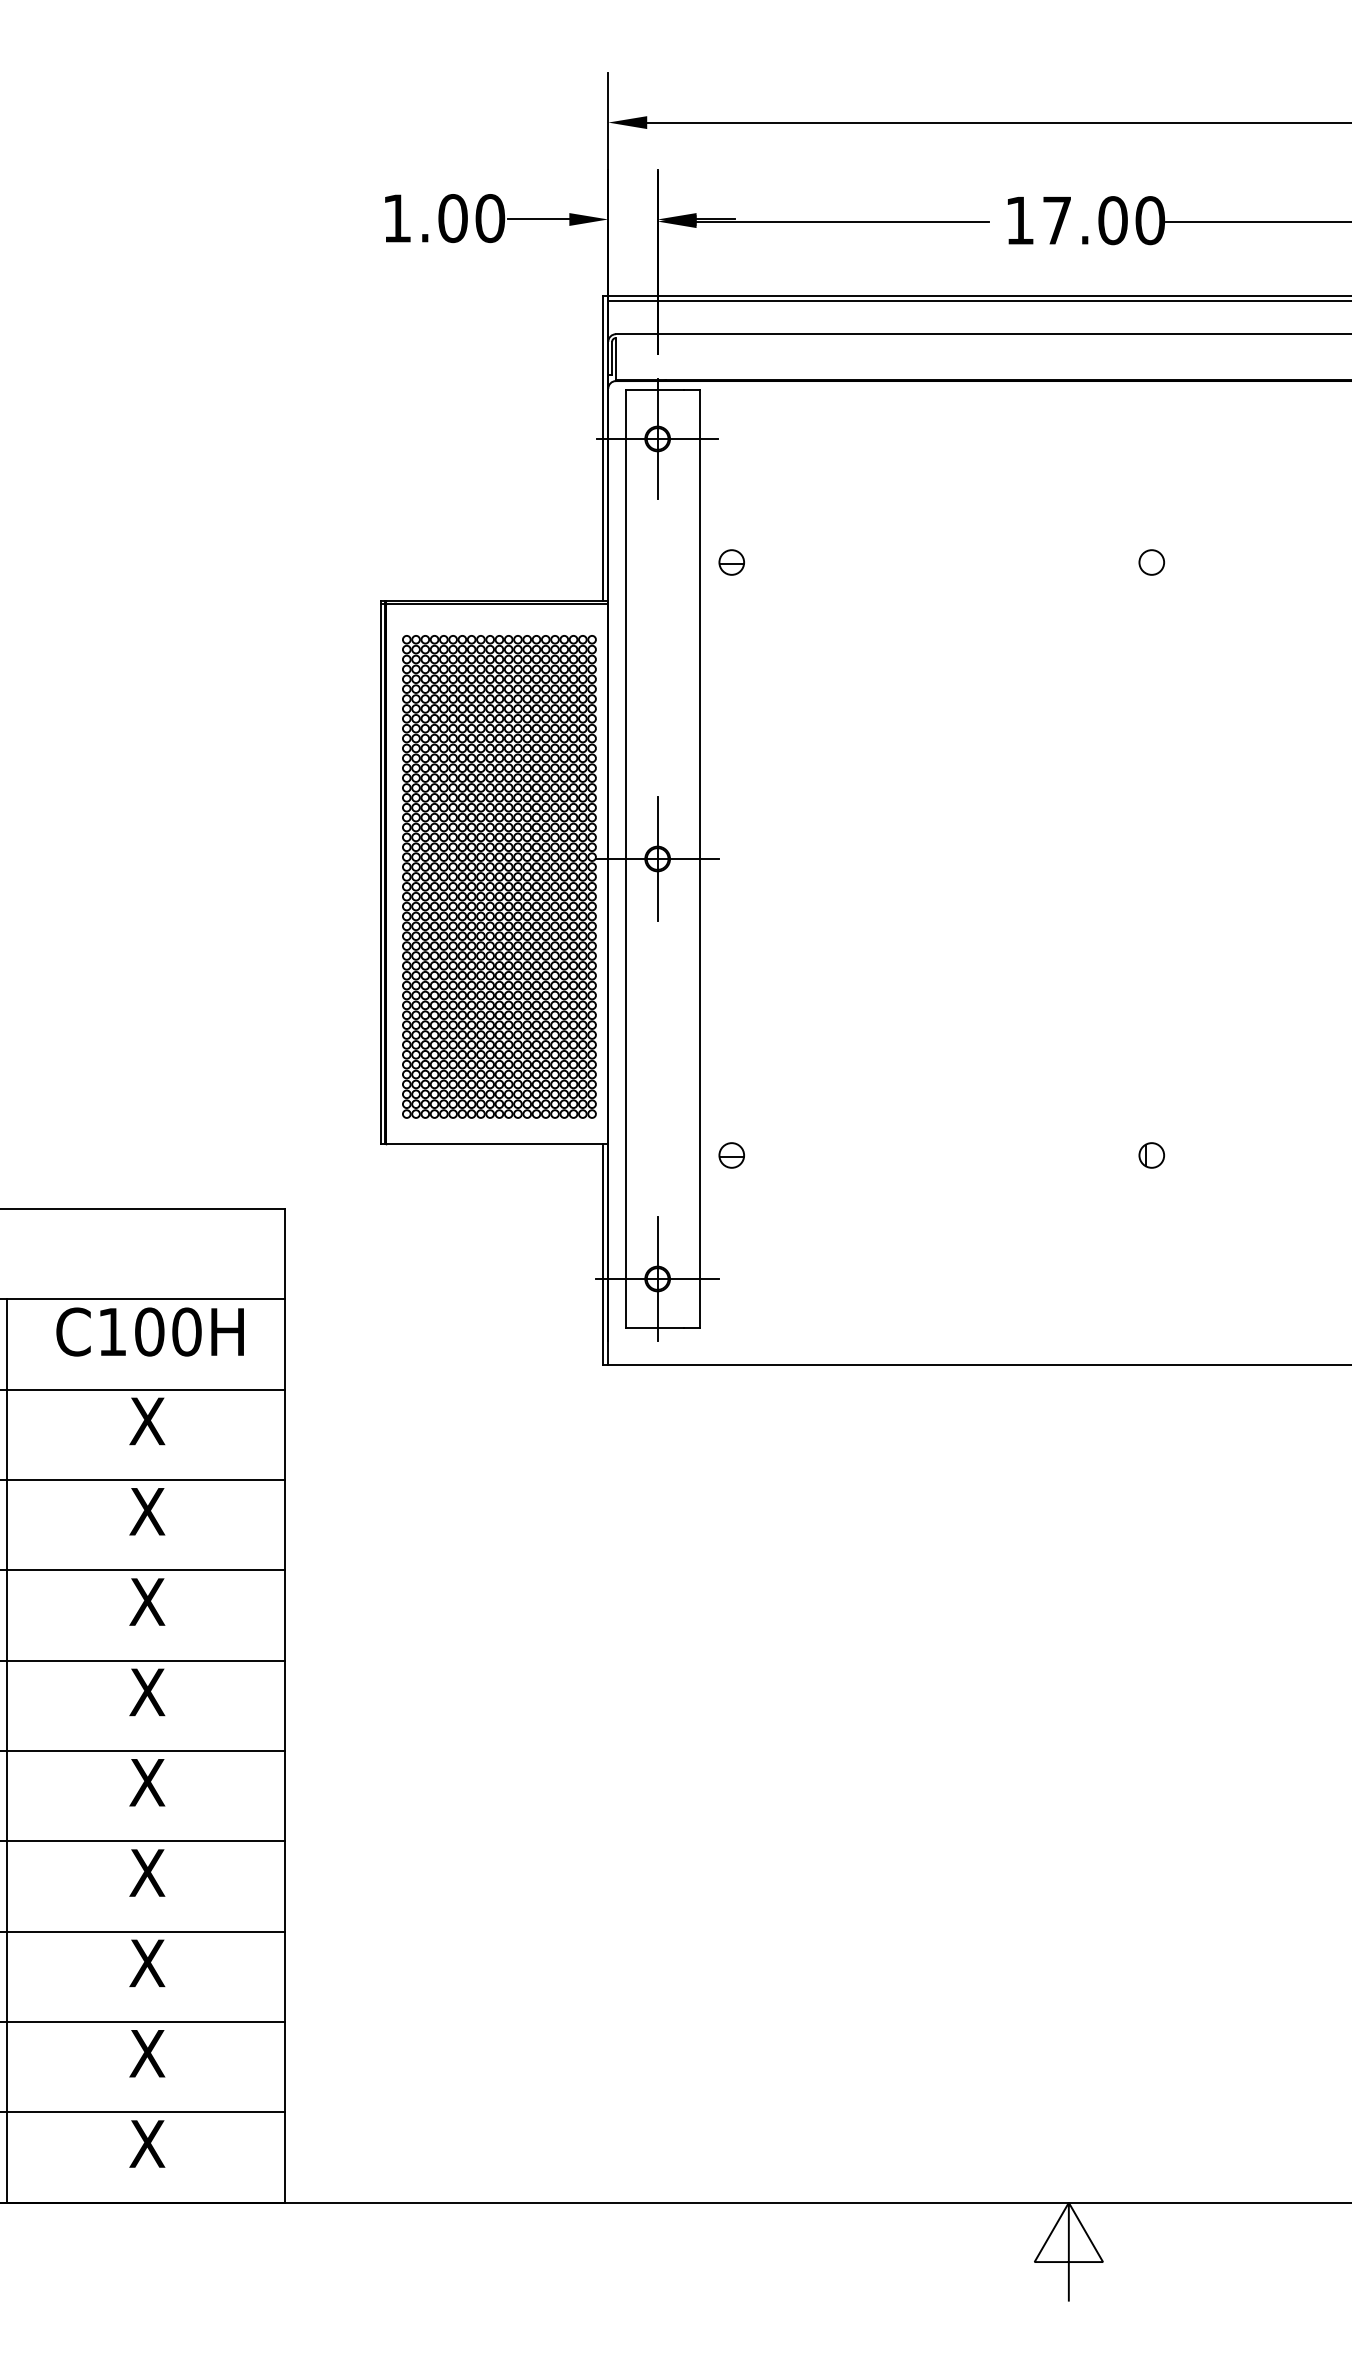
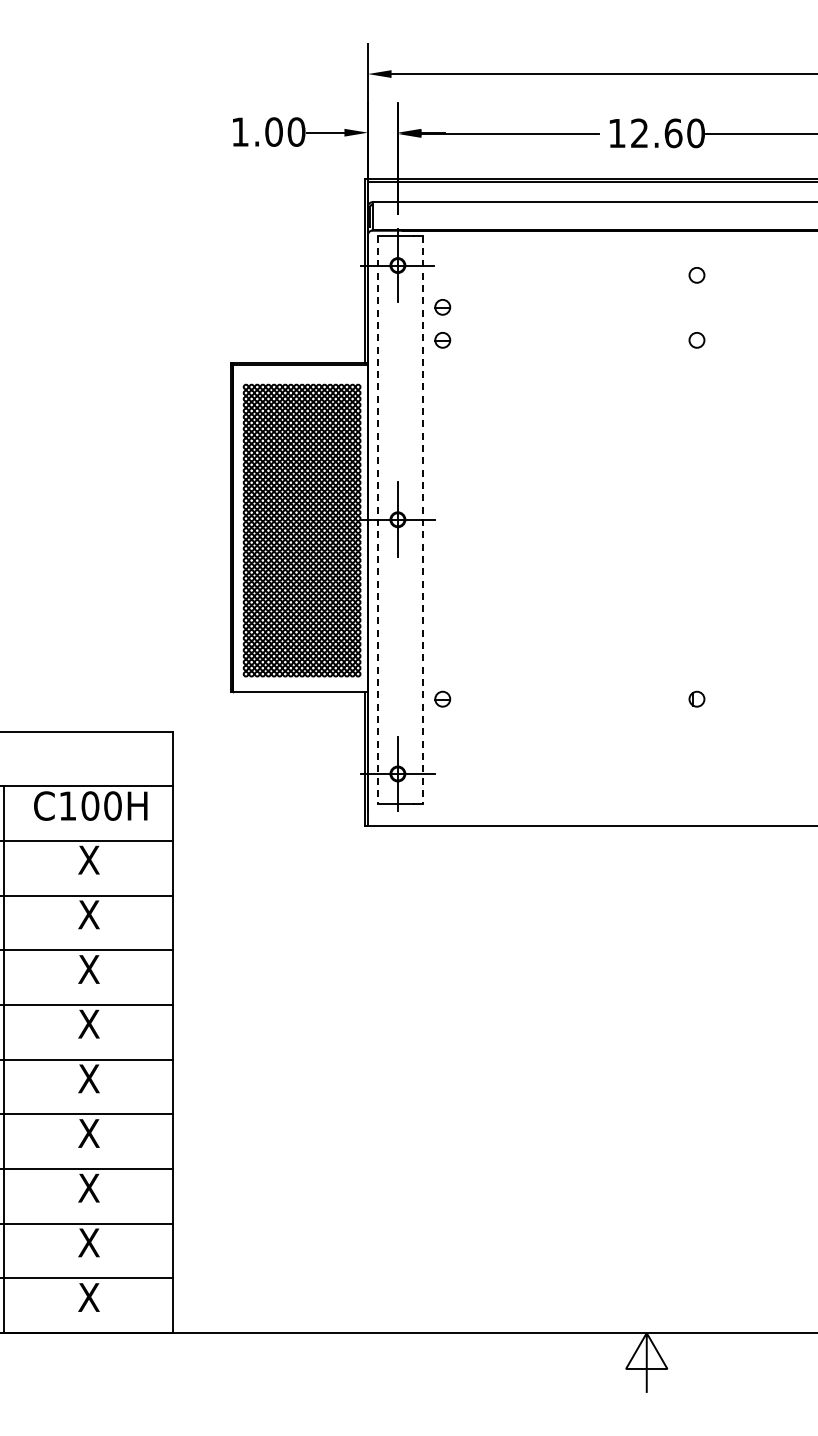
text: (1084, 220) -> (656, 133), 17.00 -> 12.60
circle: (1151, 455) -> (696, 275), added
part: (731, 508) -> (442, 307), added
line: (625, 860) -> (378, 520), solid -> dashed
line: (699, 860) -> (423, 520), solid -> dashed

